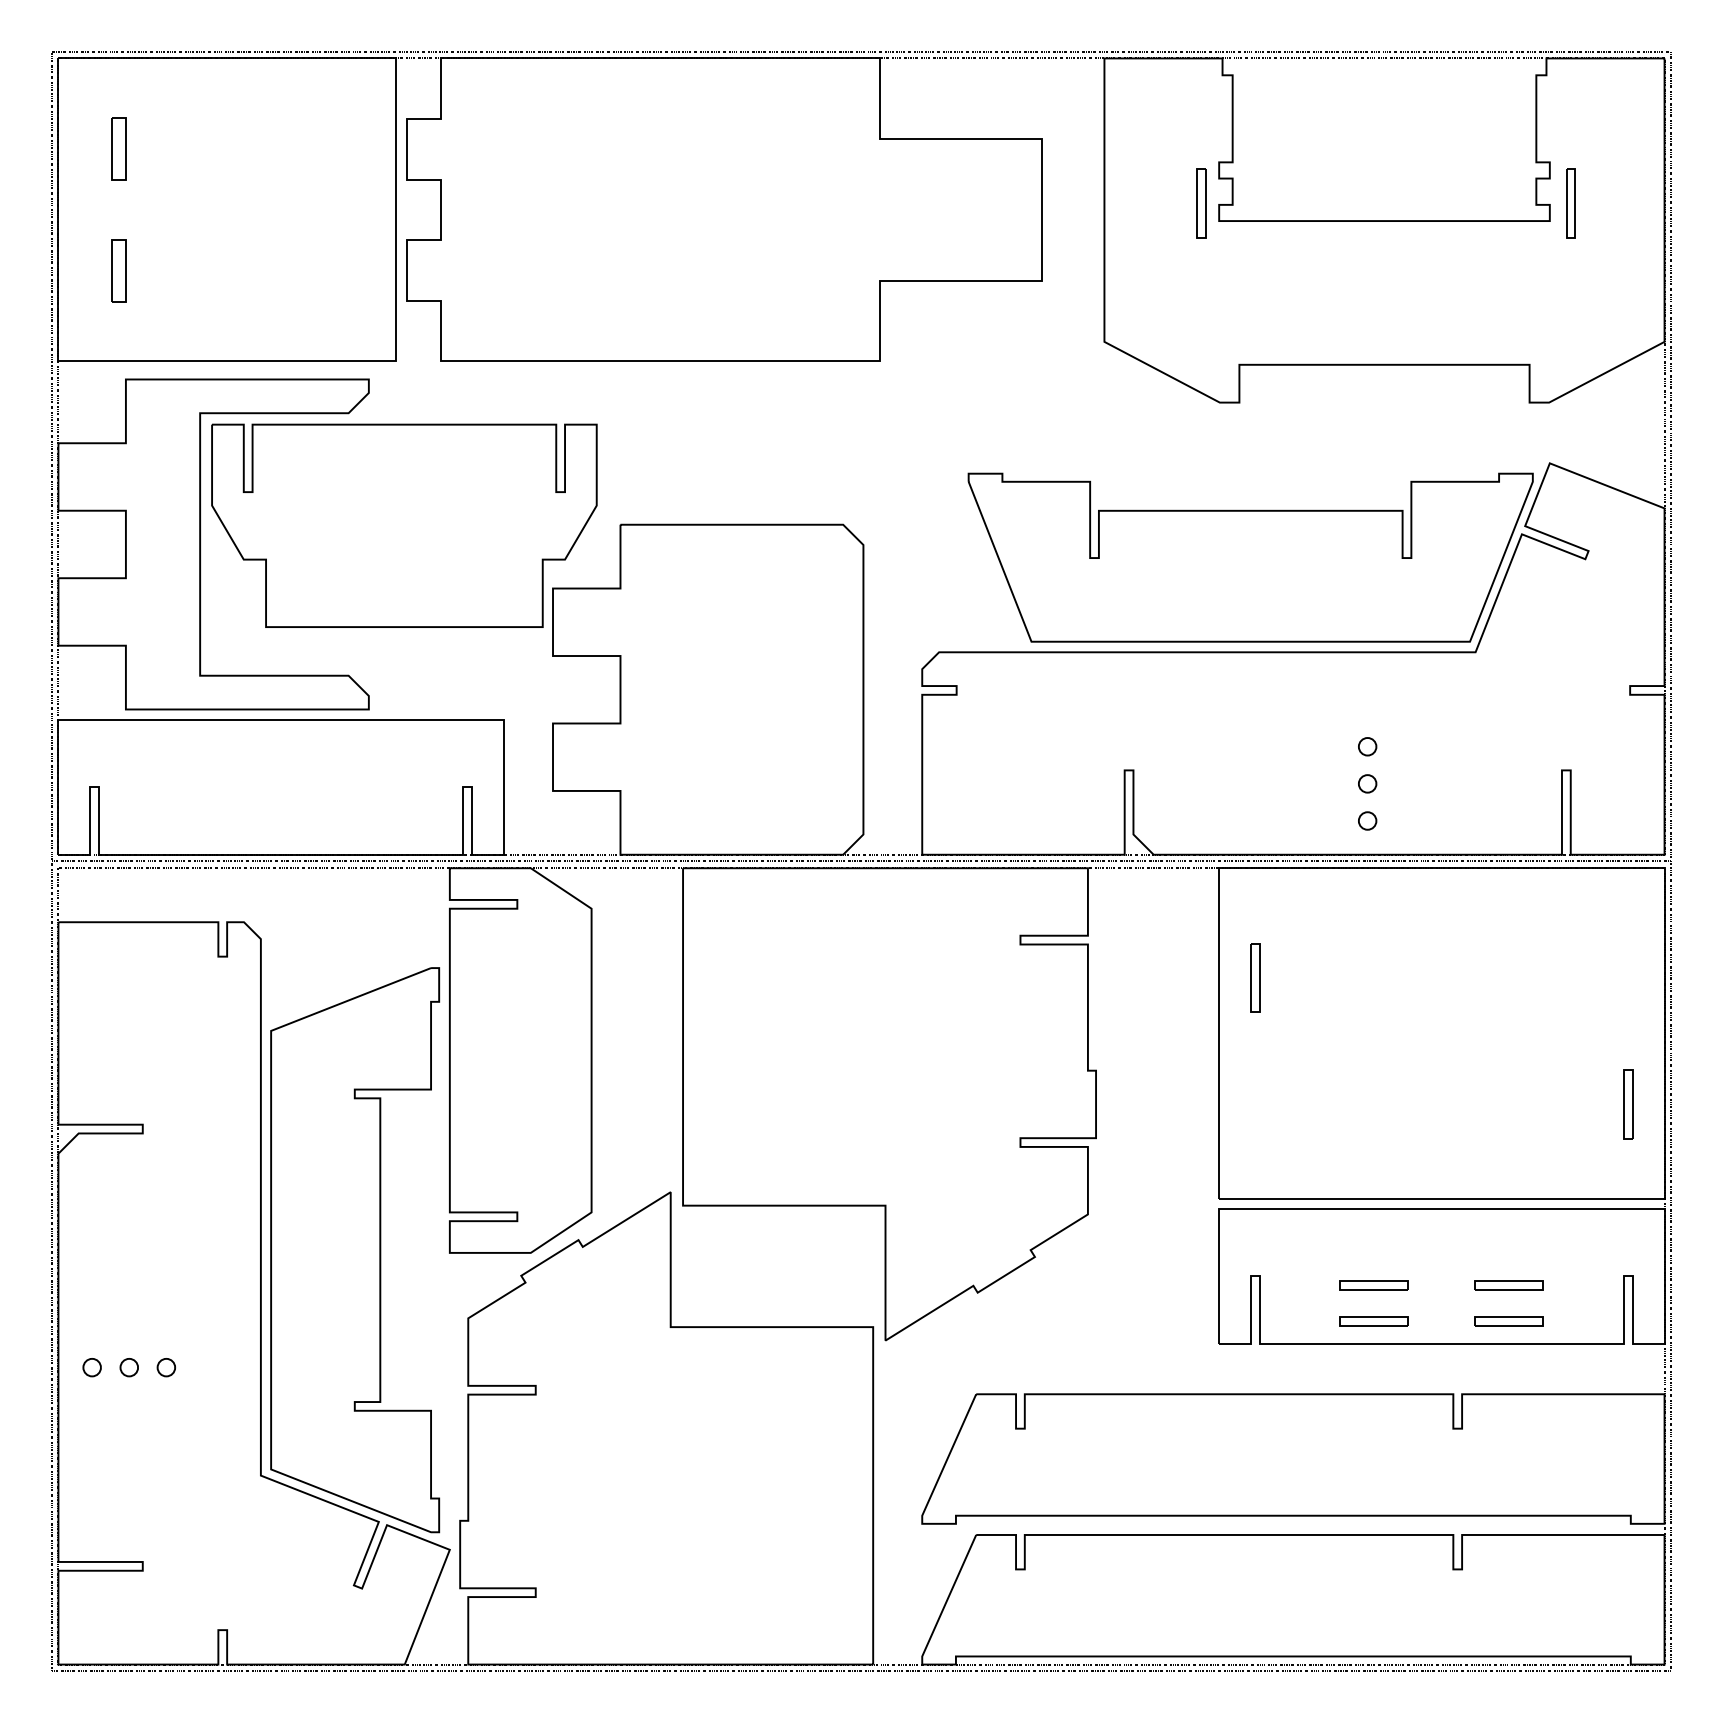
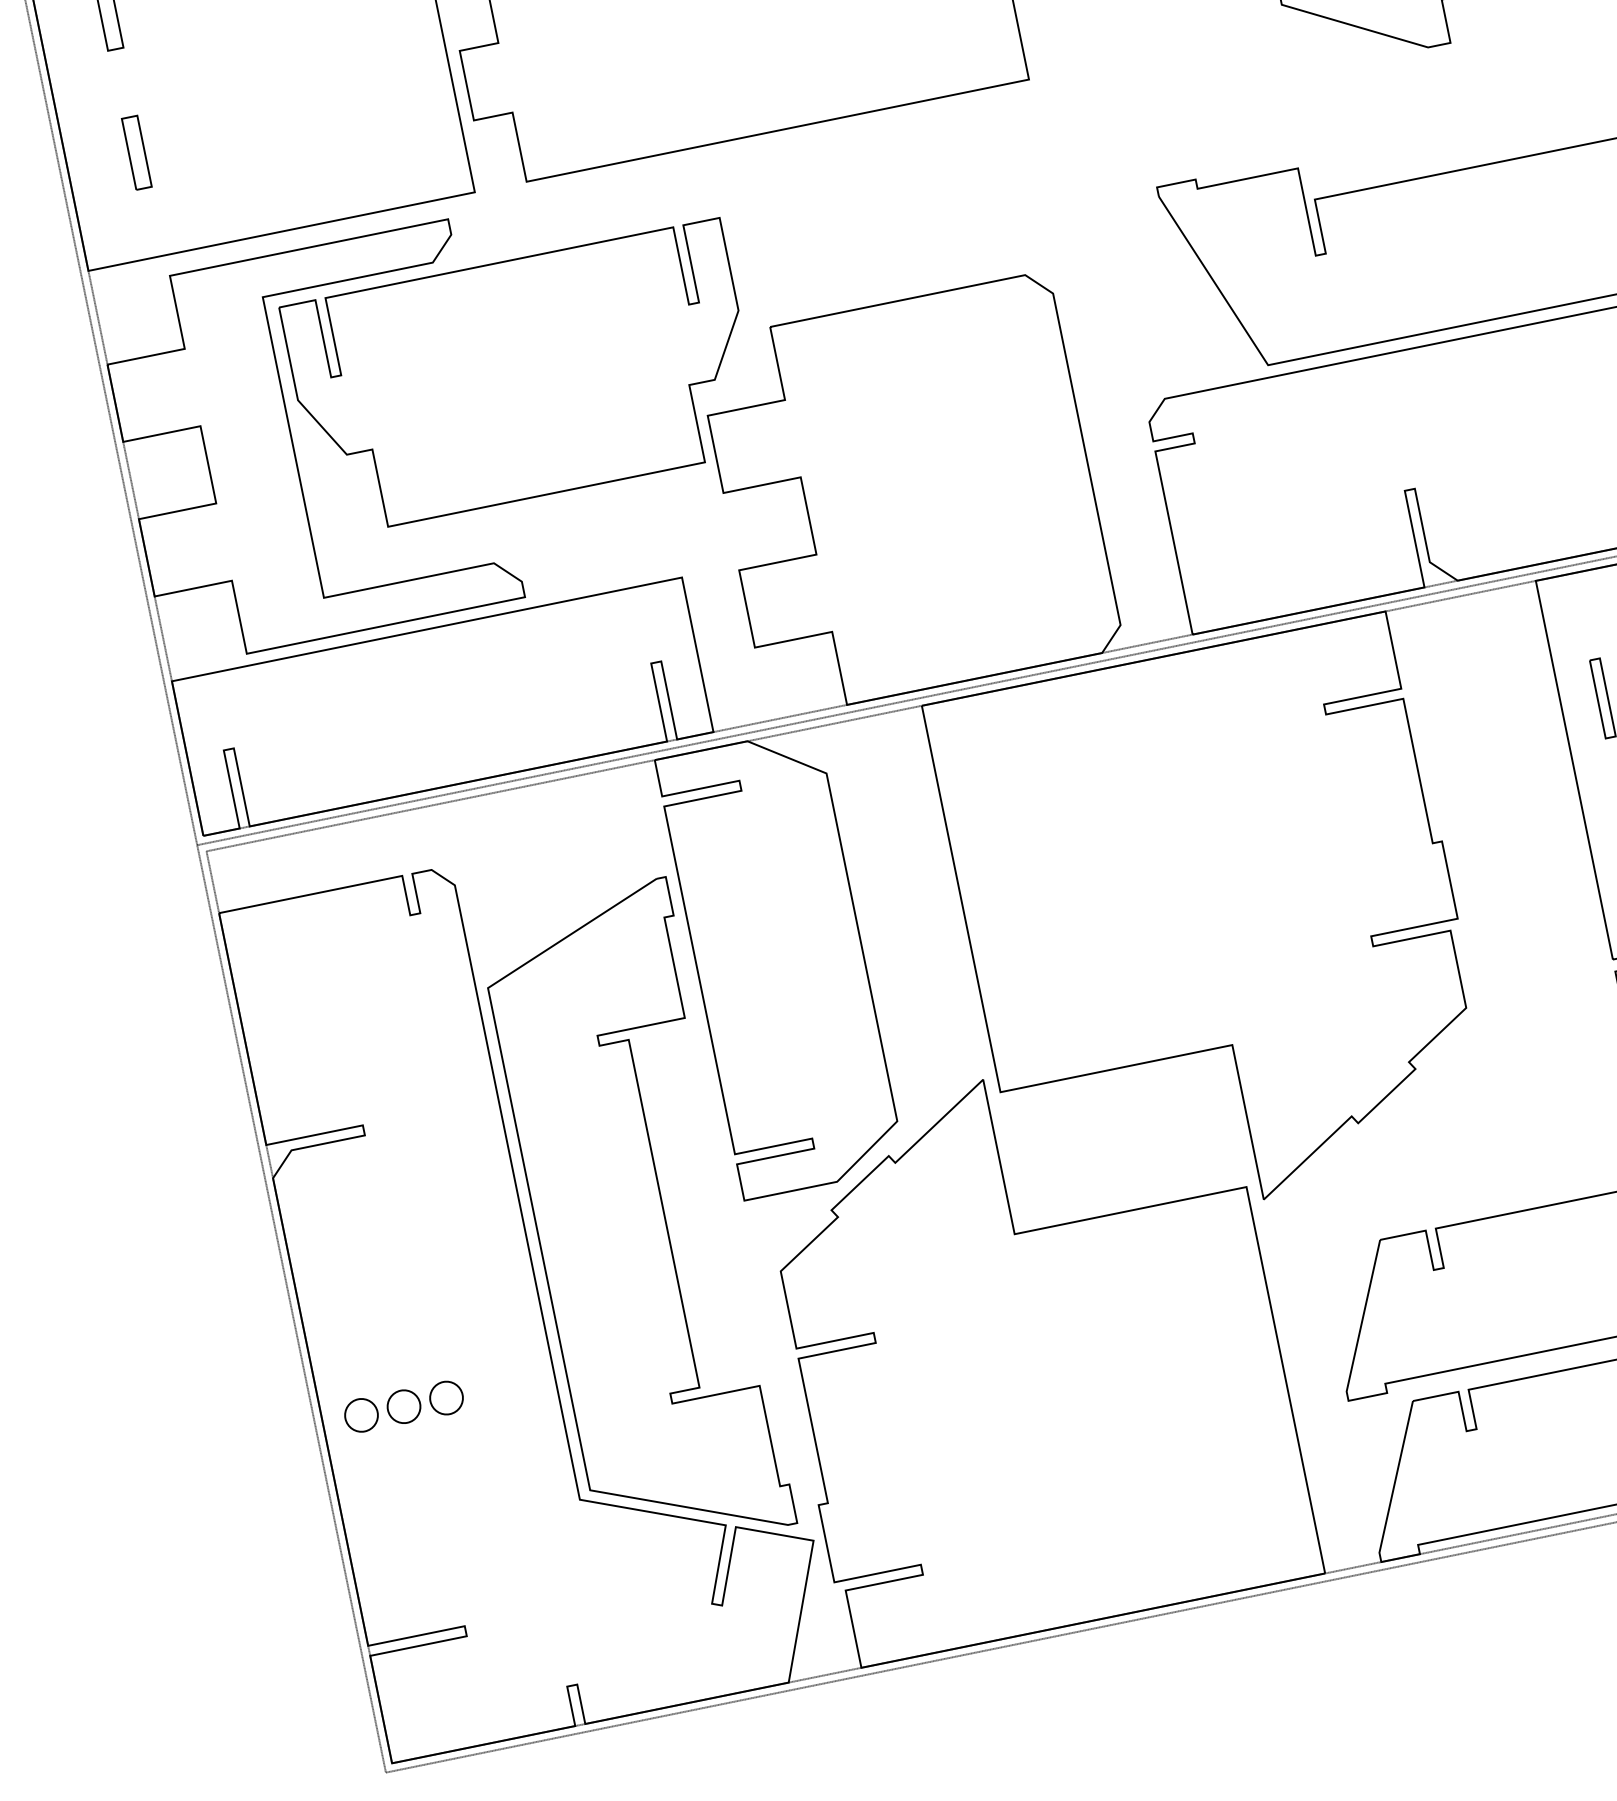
circle: (91, 1367) -> (360, 1415), size x1.6
circle: (129, 1367) -> (404, 1406), size x1.6
circle: (166, 1367) -> (446, 1397), size x1.6

